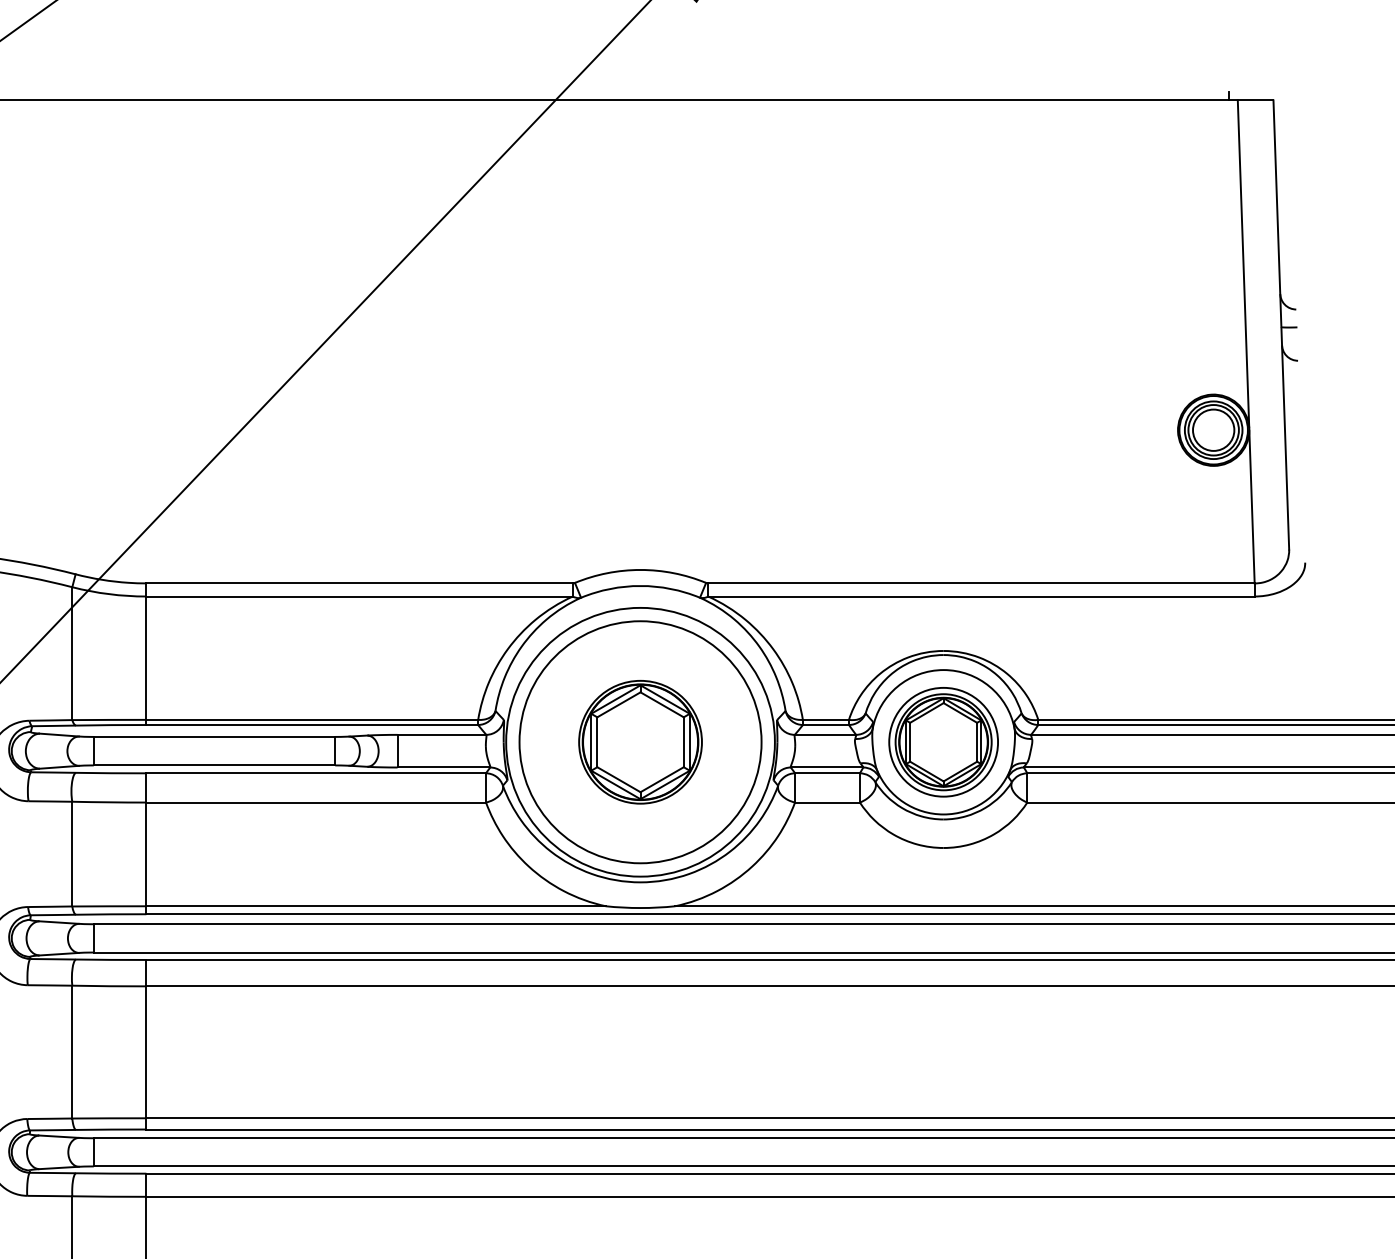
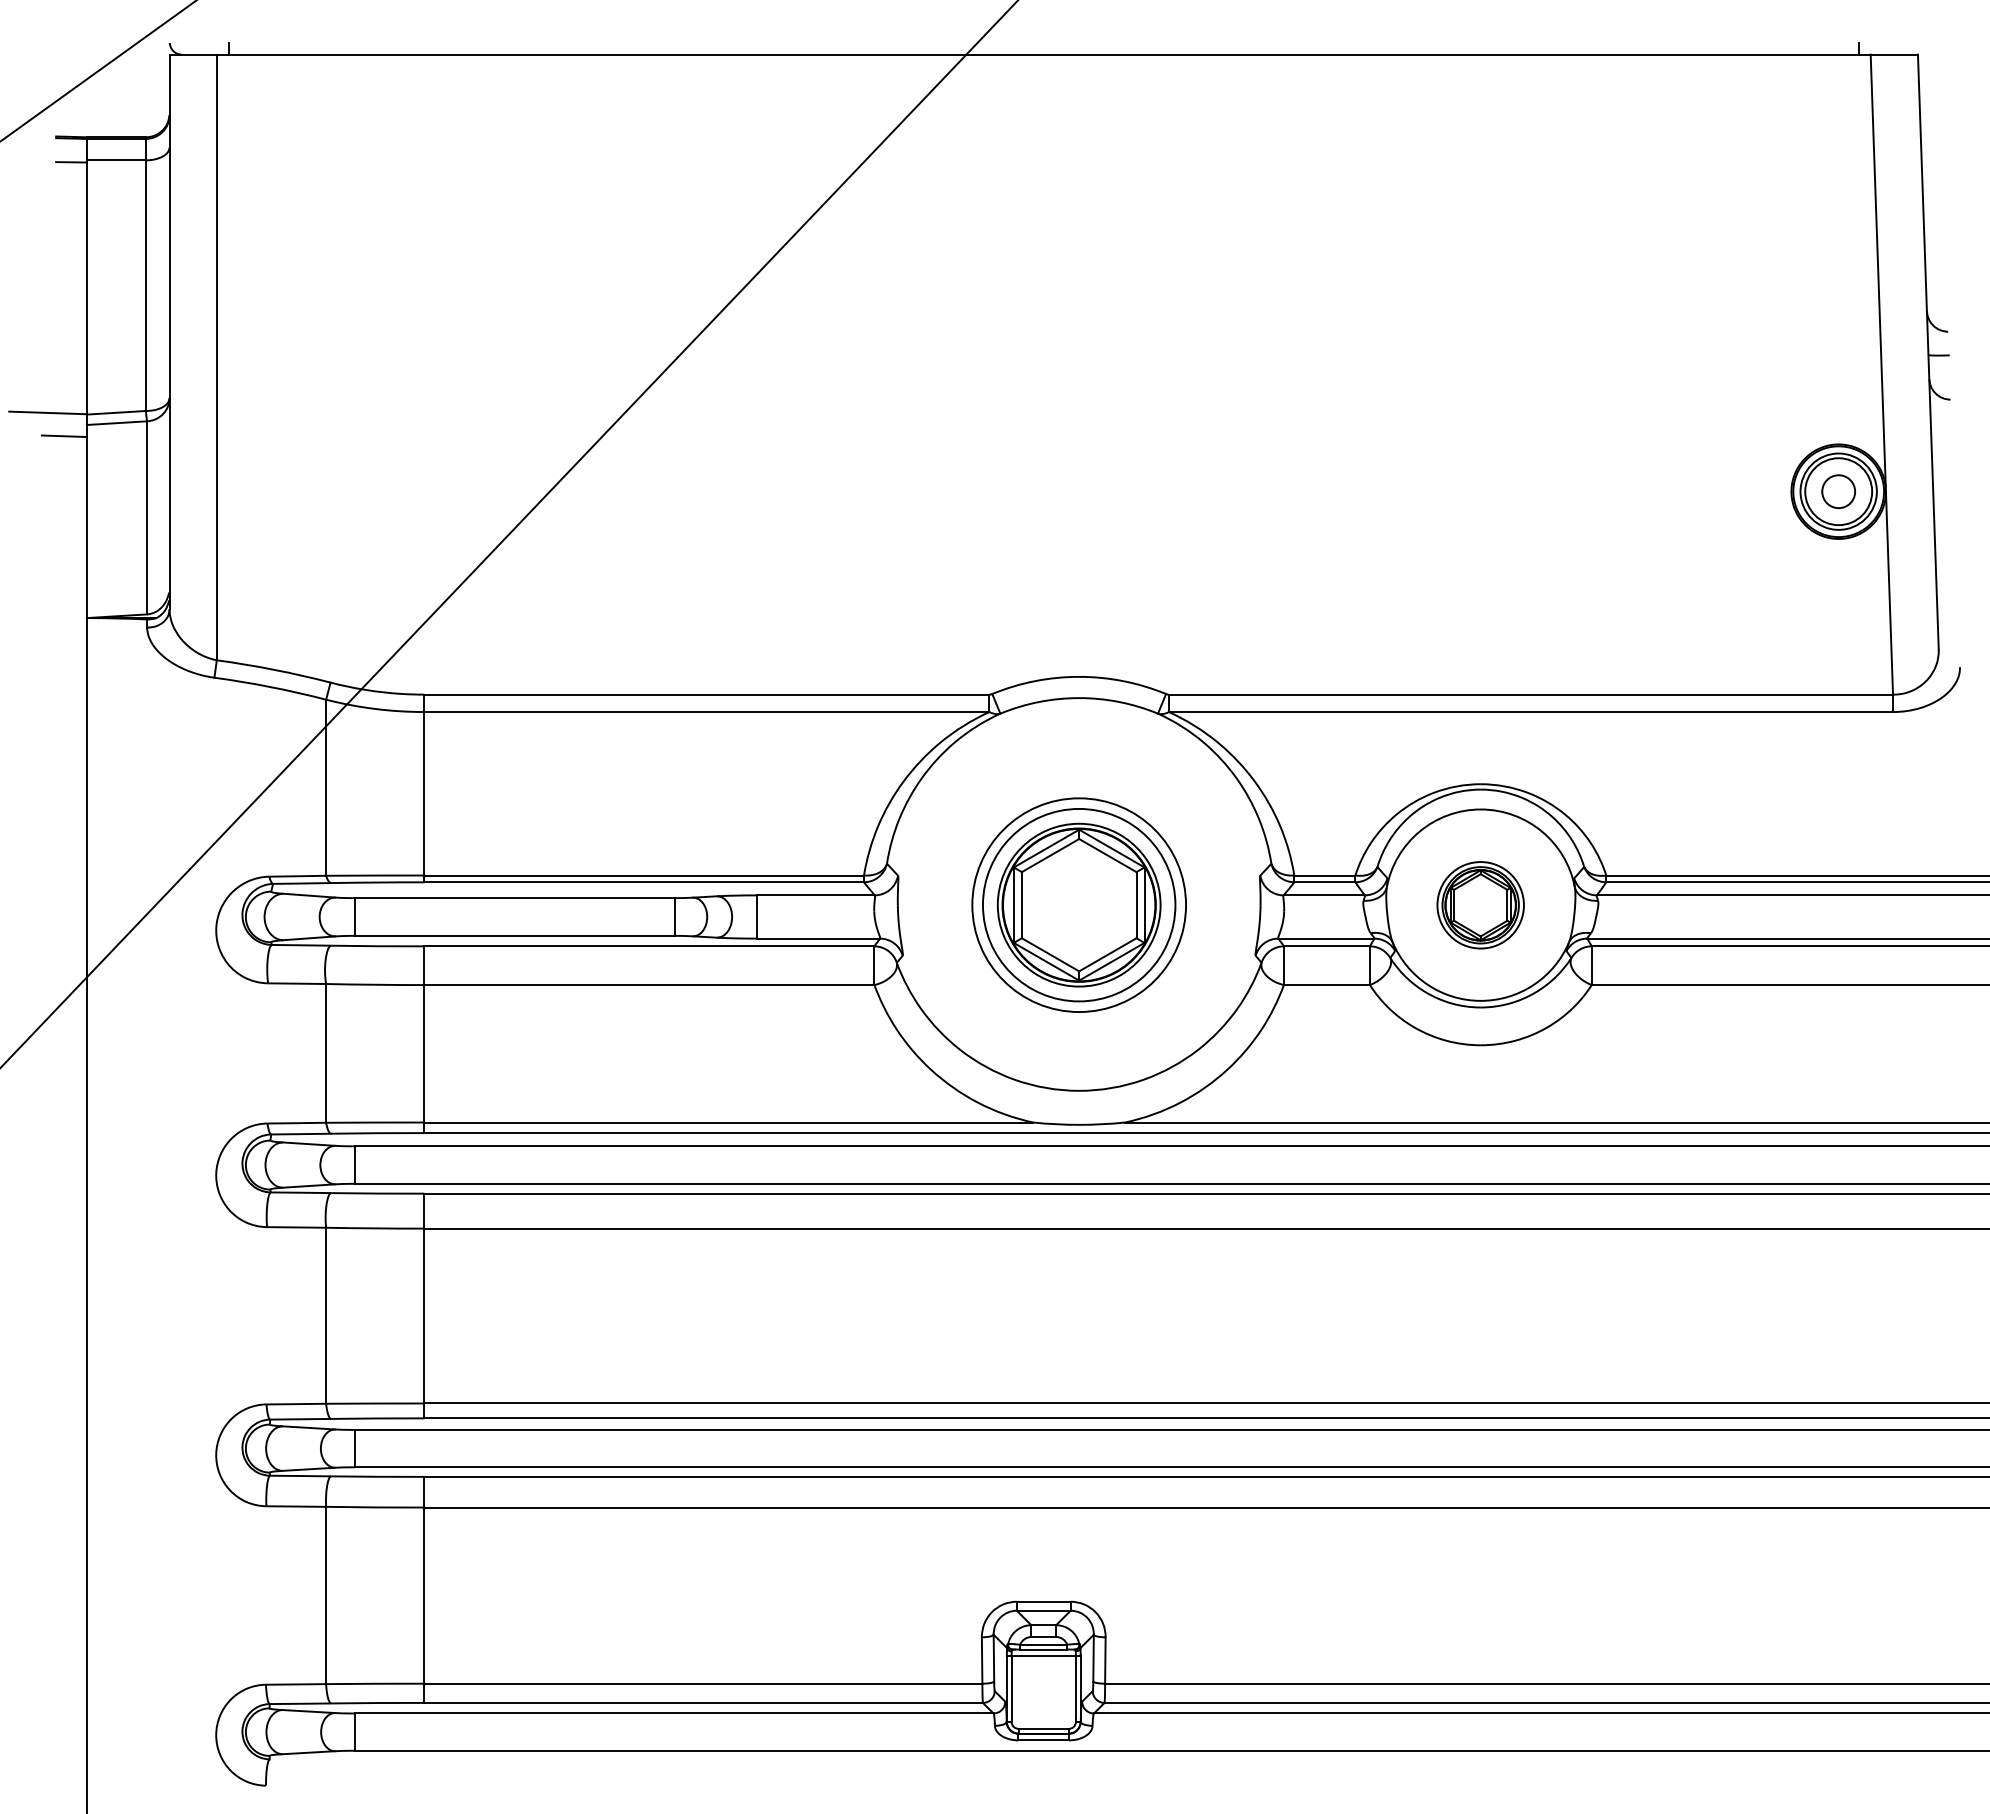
circle: (1213, 430) -> (1838, 491), size x0.6
circle: (640, 741) -> (1078, 904), size x0.6
circle: (640, 742) -> (1079, 905), size x0.6
part: (943, 742) -> (1480, 905), size x0.6

